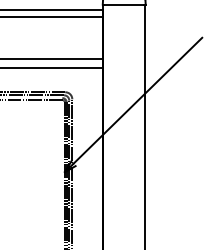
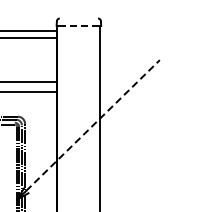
line: (123, 4) -> (78, 25), solid -> dashed
line: (138, 100) -> (93, 125), solid -> dashed

